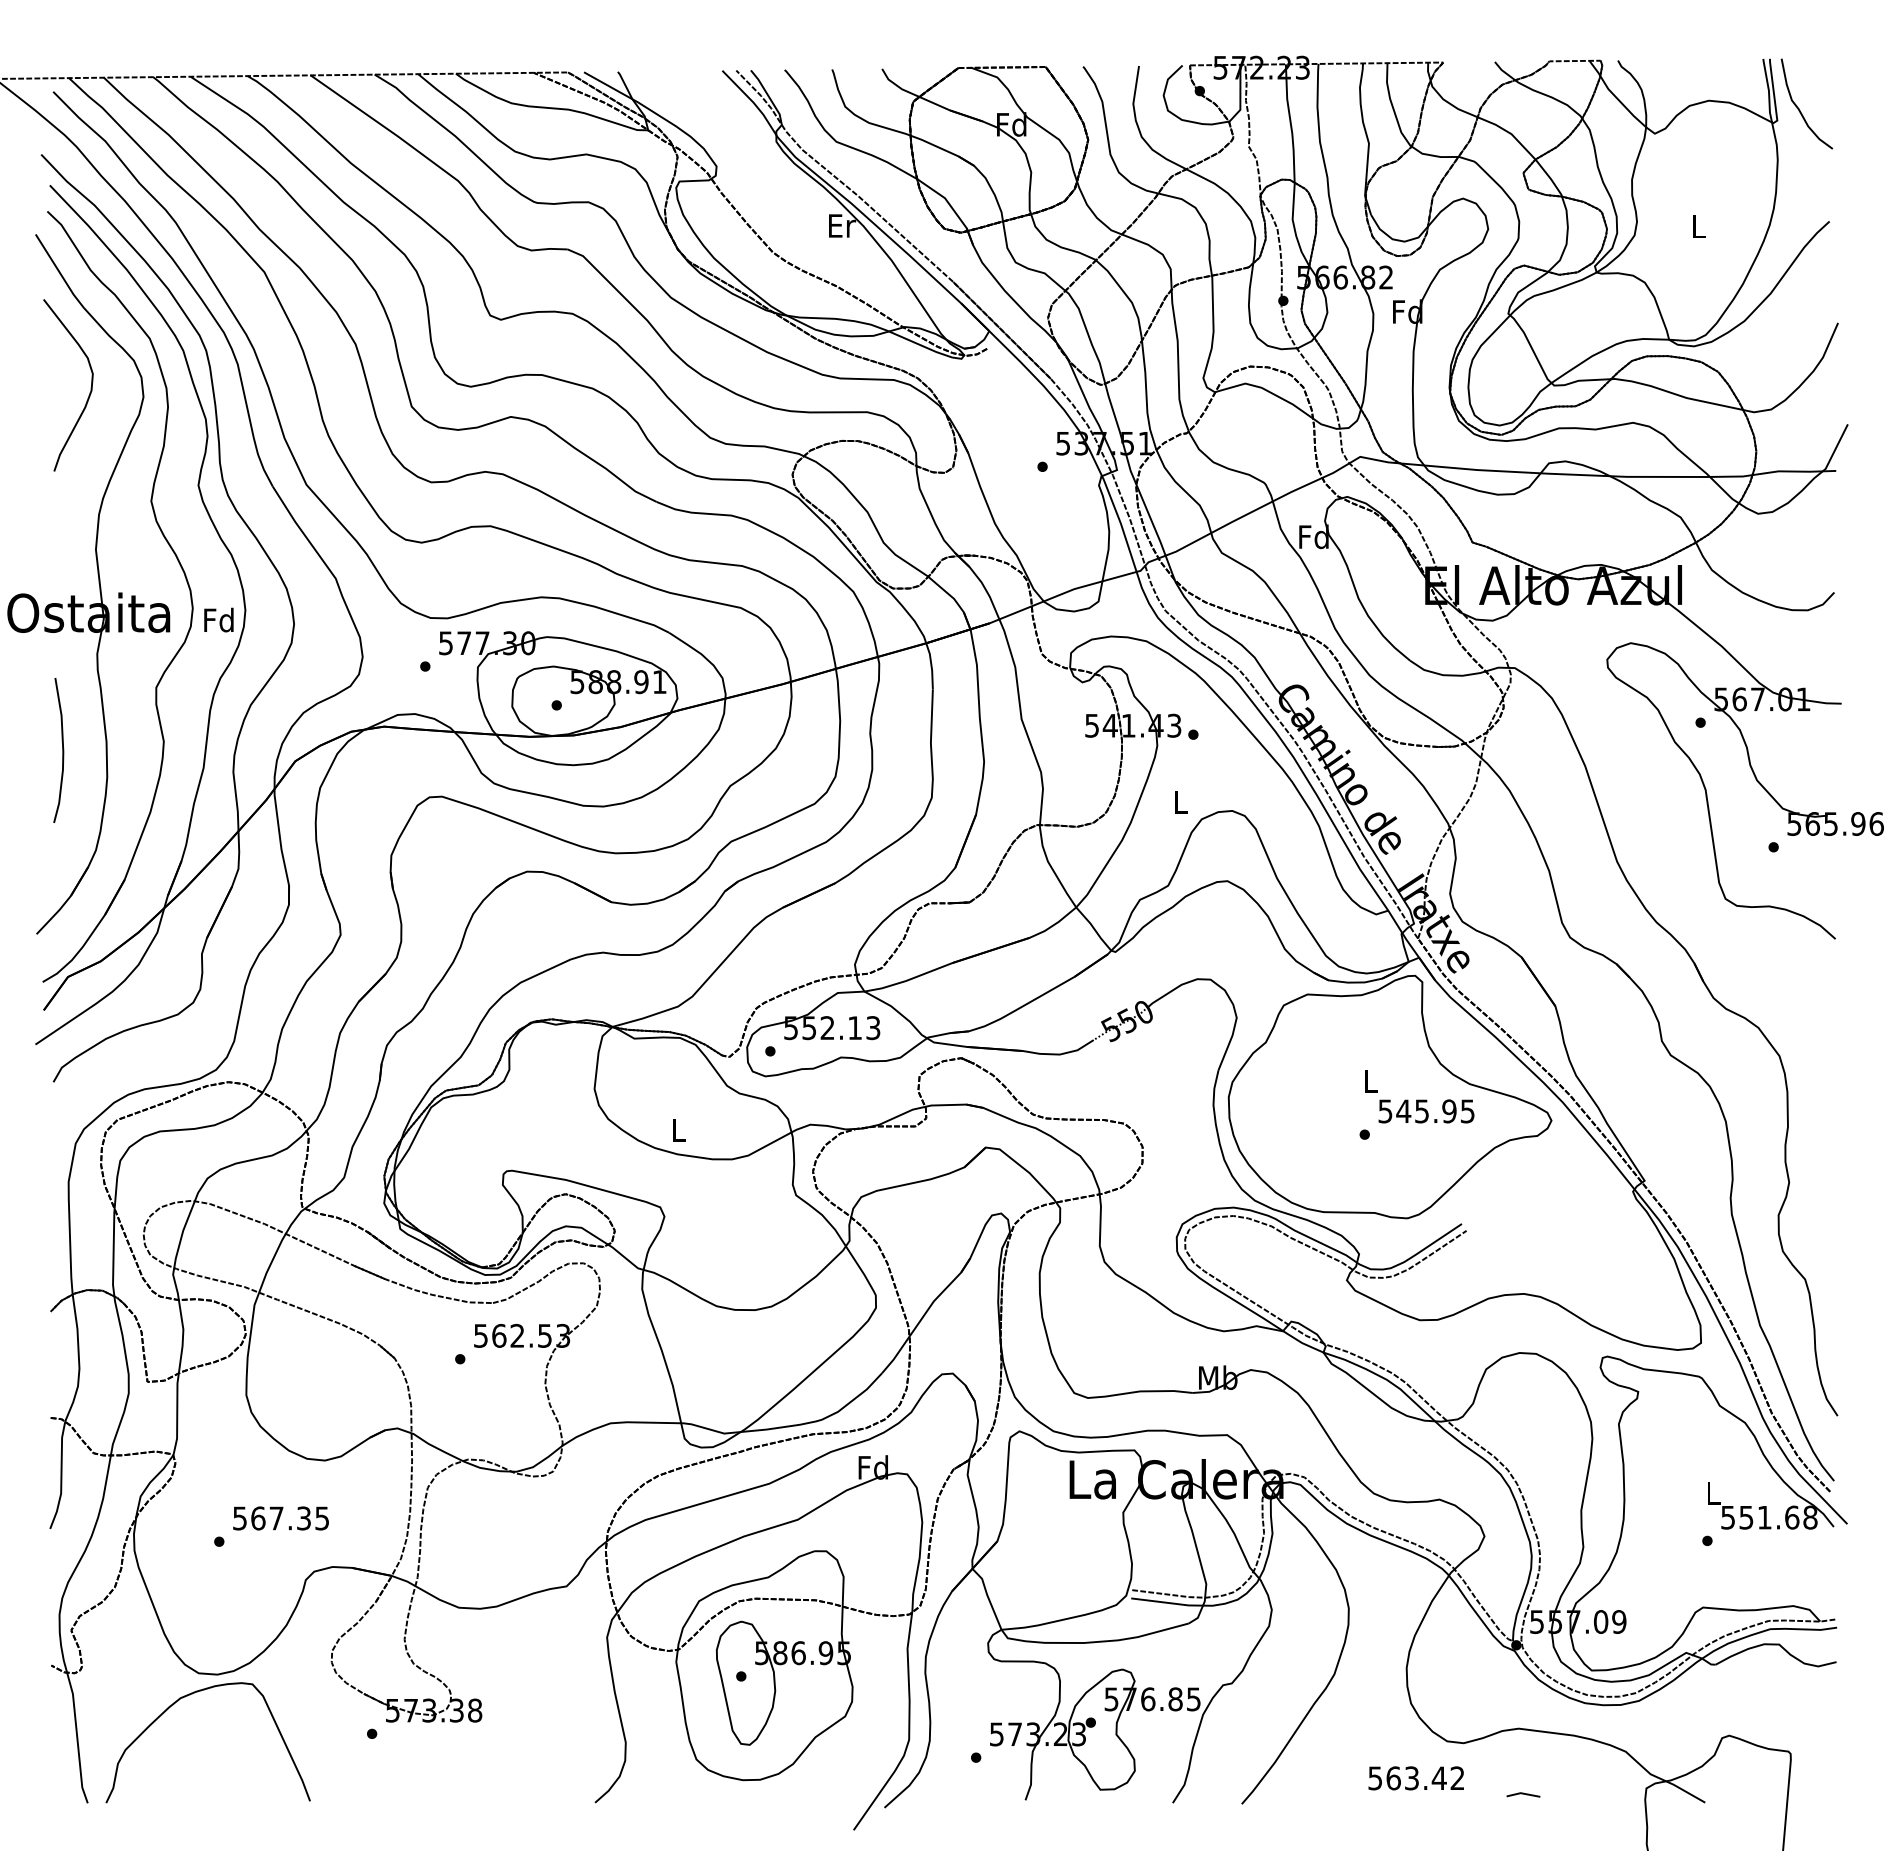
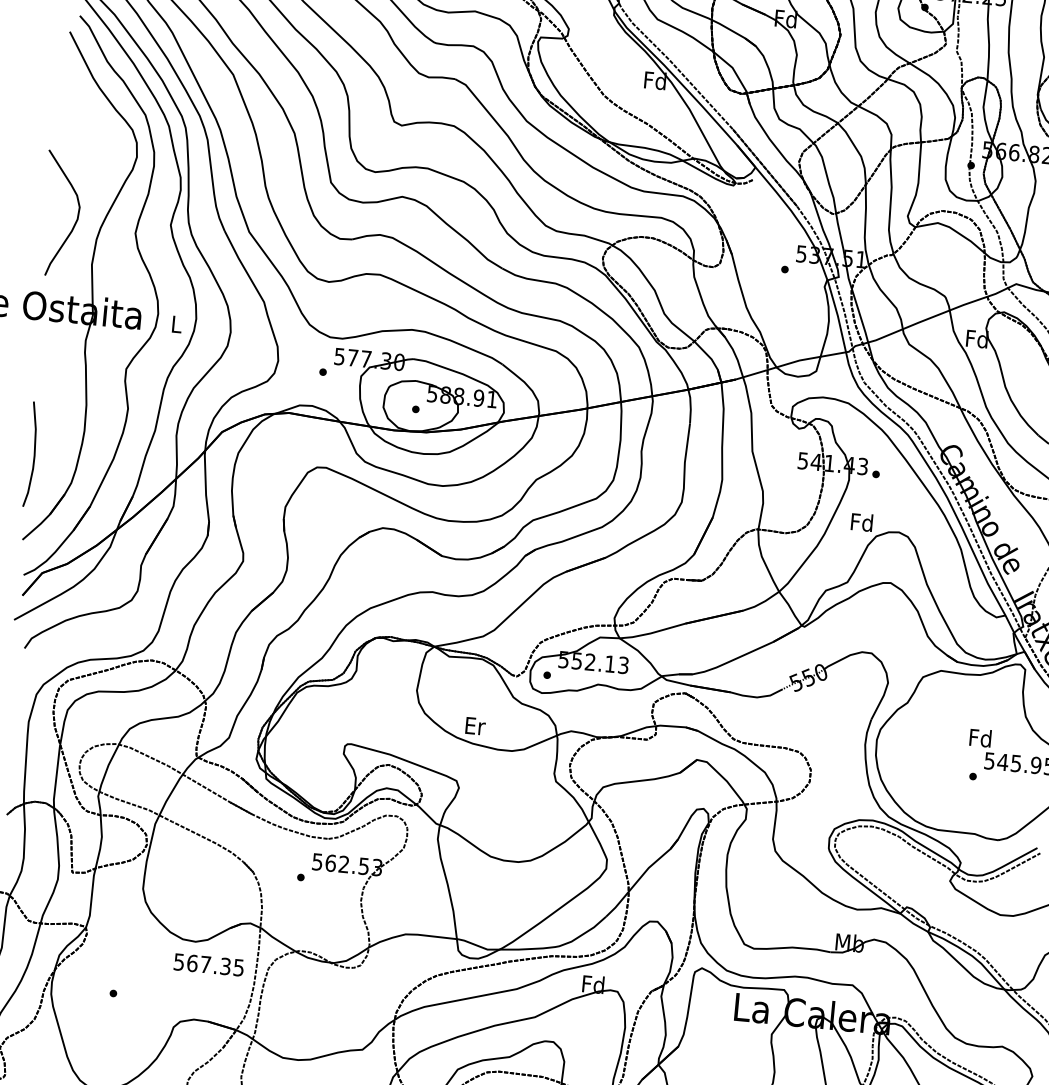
text: (841, 225) -> (655, 80), Er -> Fd
curve: (90, 387) -> (77, 217), moved
text: (218, 619) -> (176, 323), Fd -> L
curve: (62, 750) -> (34, 454), moved
text: (1179, 801) -> (861, 521), L -> Fd
text: (1369, 1080) -> (980, 737), L -> Fd
text: (678, 1129) -> (475, 725), L -> Er
text: (280, 1518) -> (208, 964), moved

